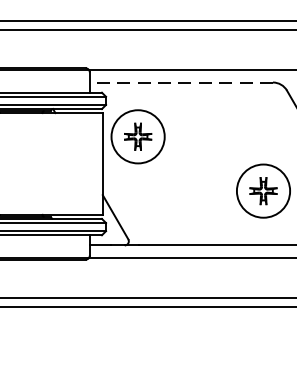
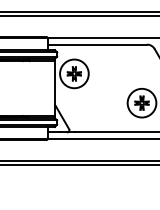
line: (180, 82) -> (97, 44), dashed -> solid

